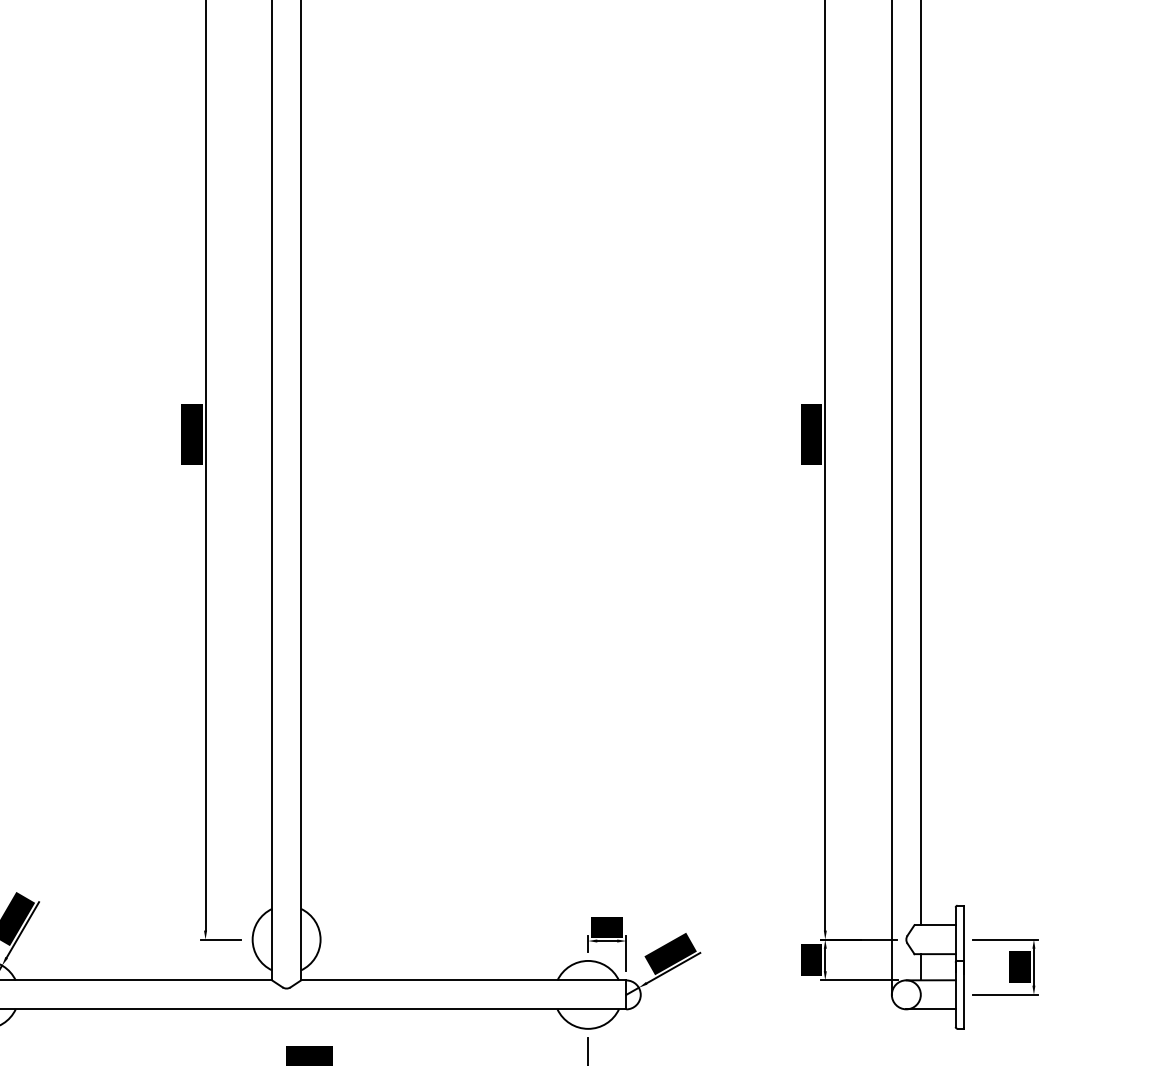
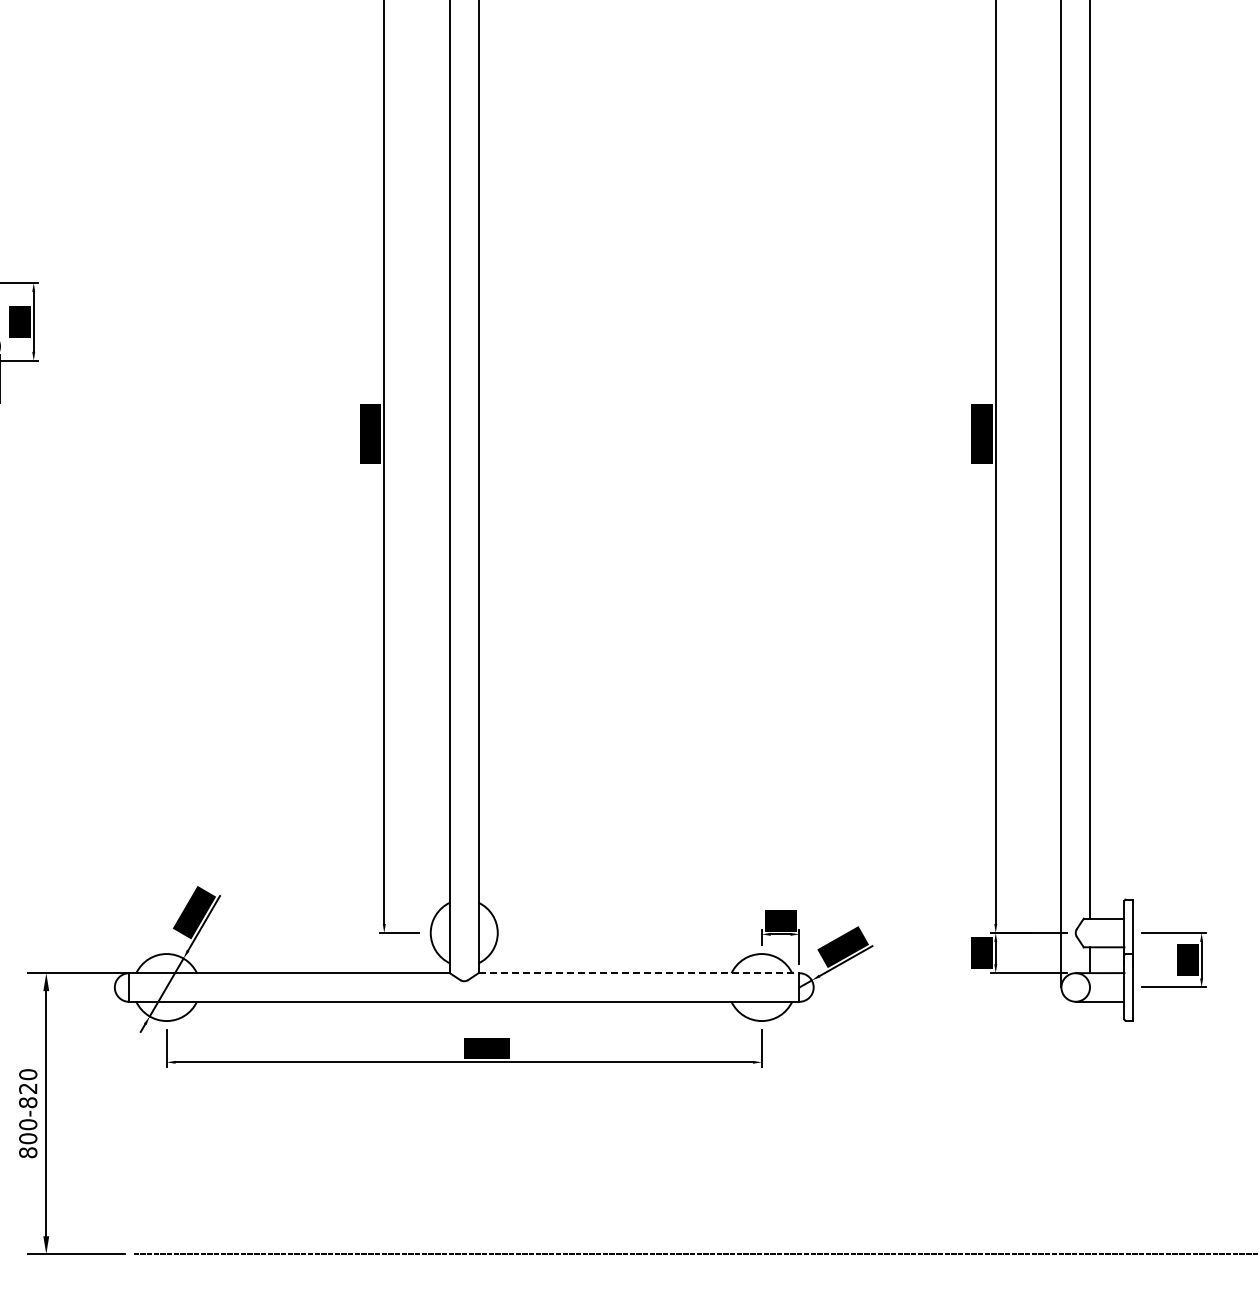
line: (464, 980) -> (639, 973), solid -> dashed

